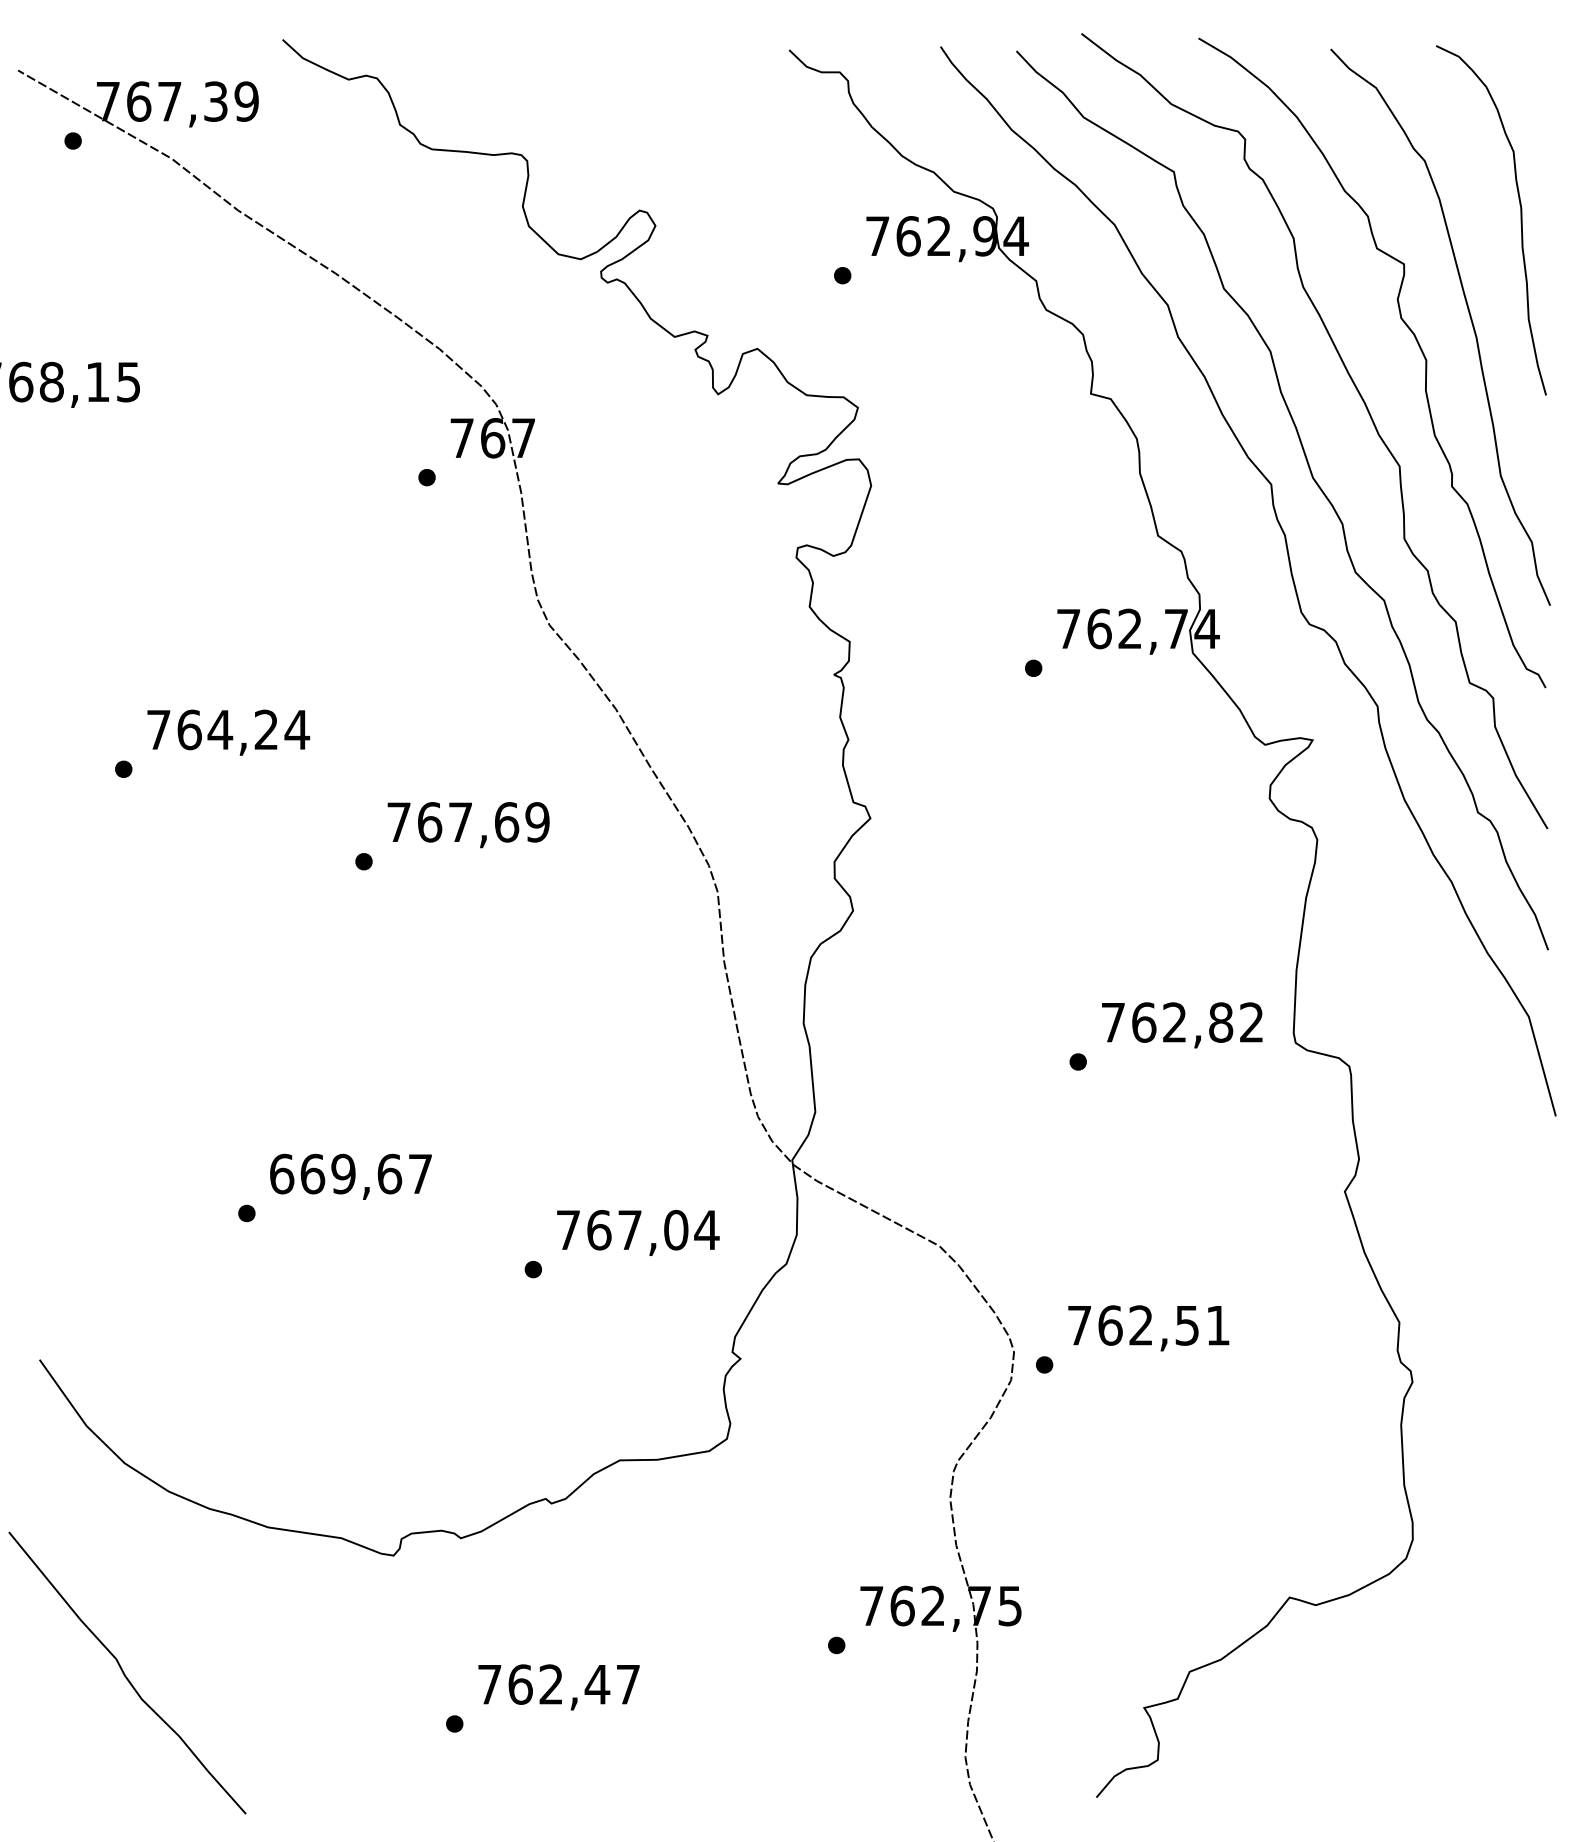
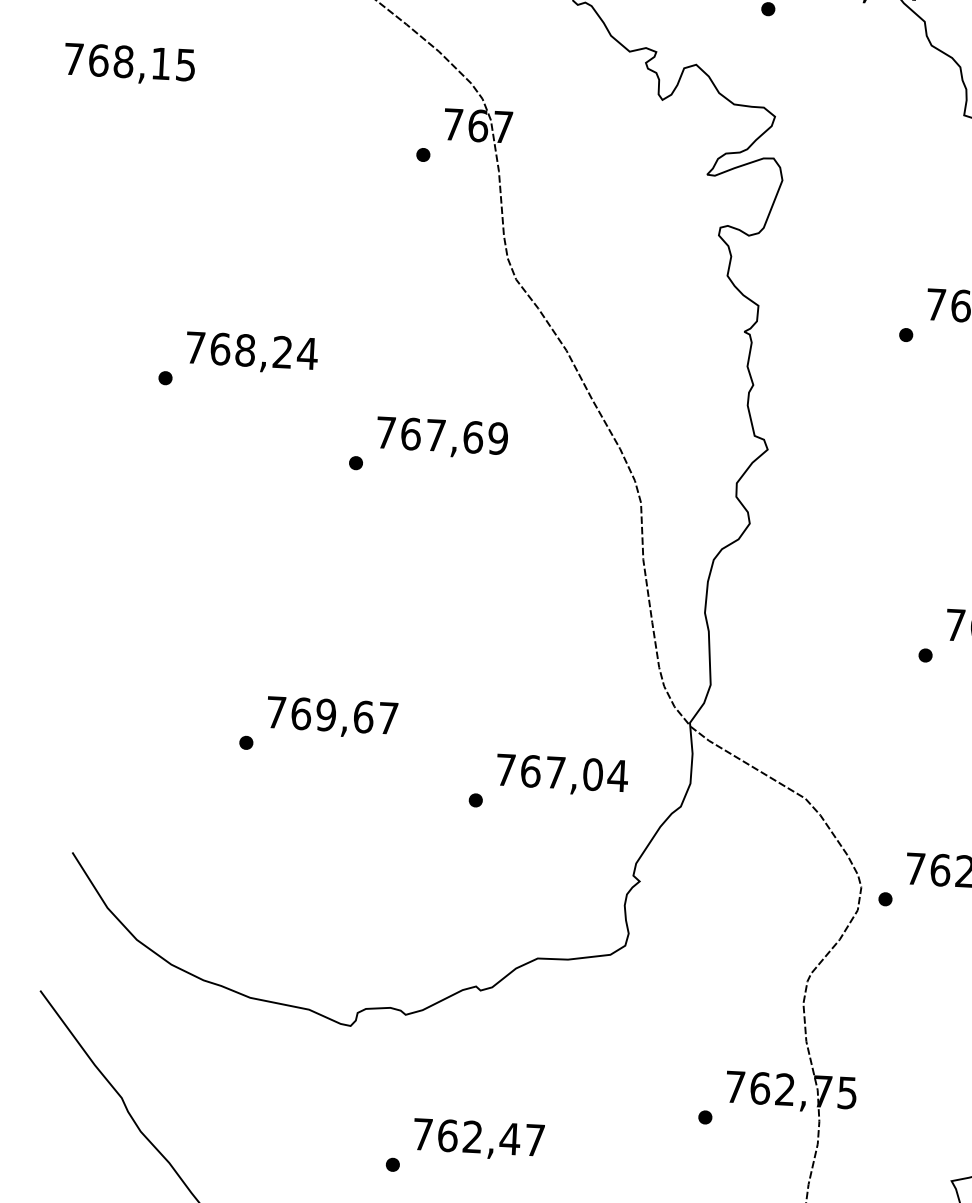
text: (220, 729) -> (245, 350), 764,24 -> 768,24
text: (282, 1173) -> (276, 712), 669,67 -> 769,67

